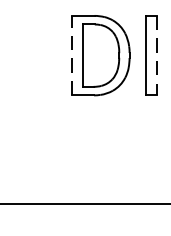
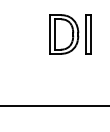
line: (72, 55) -> (50, 34), dashed -> solid
line: (156, 57) -> (91, 35), dashed -> solid

